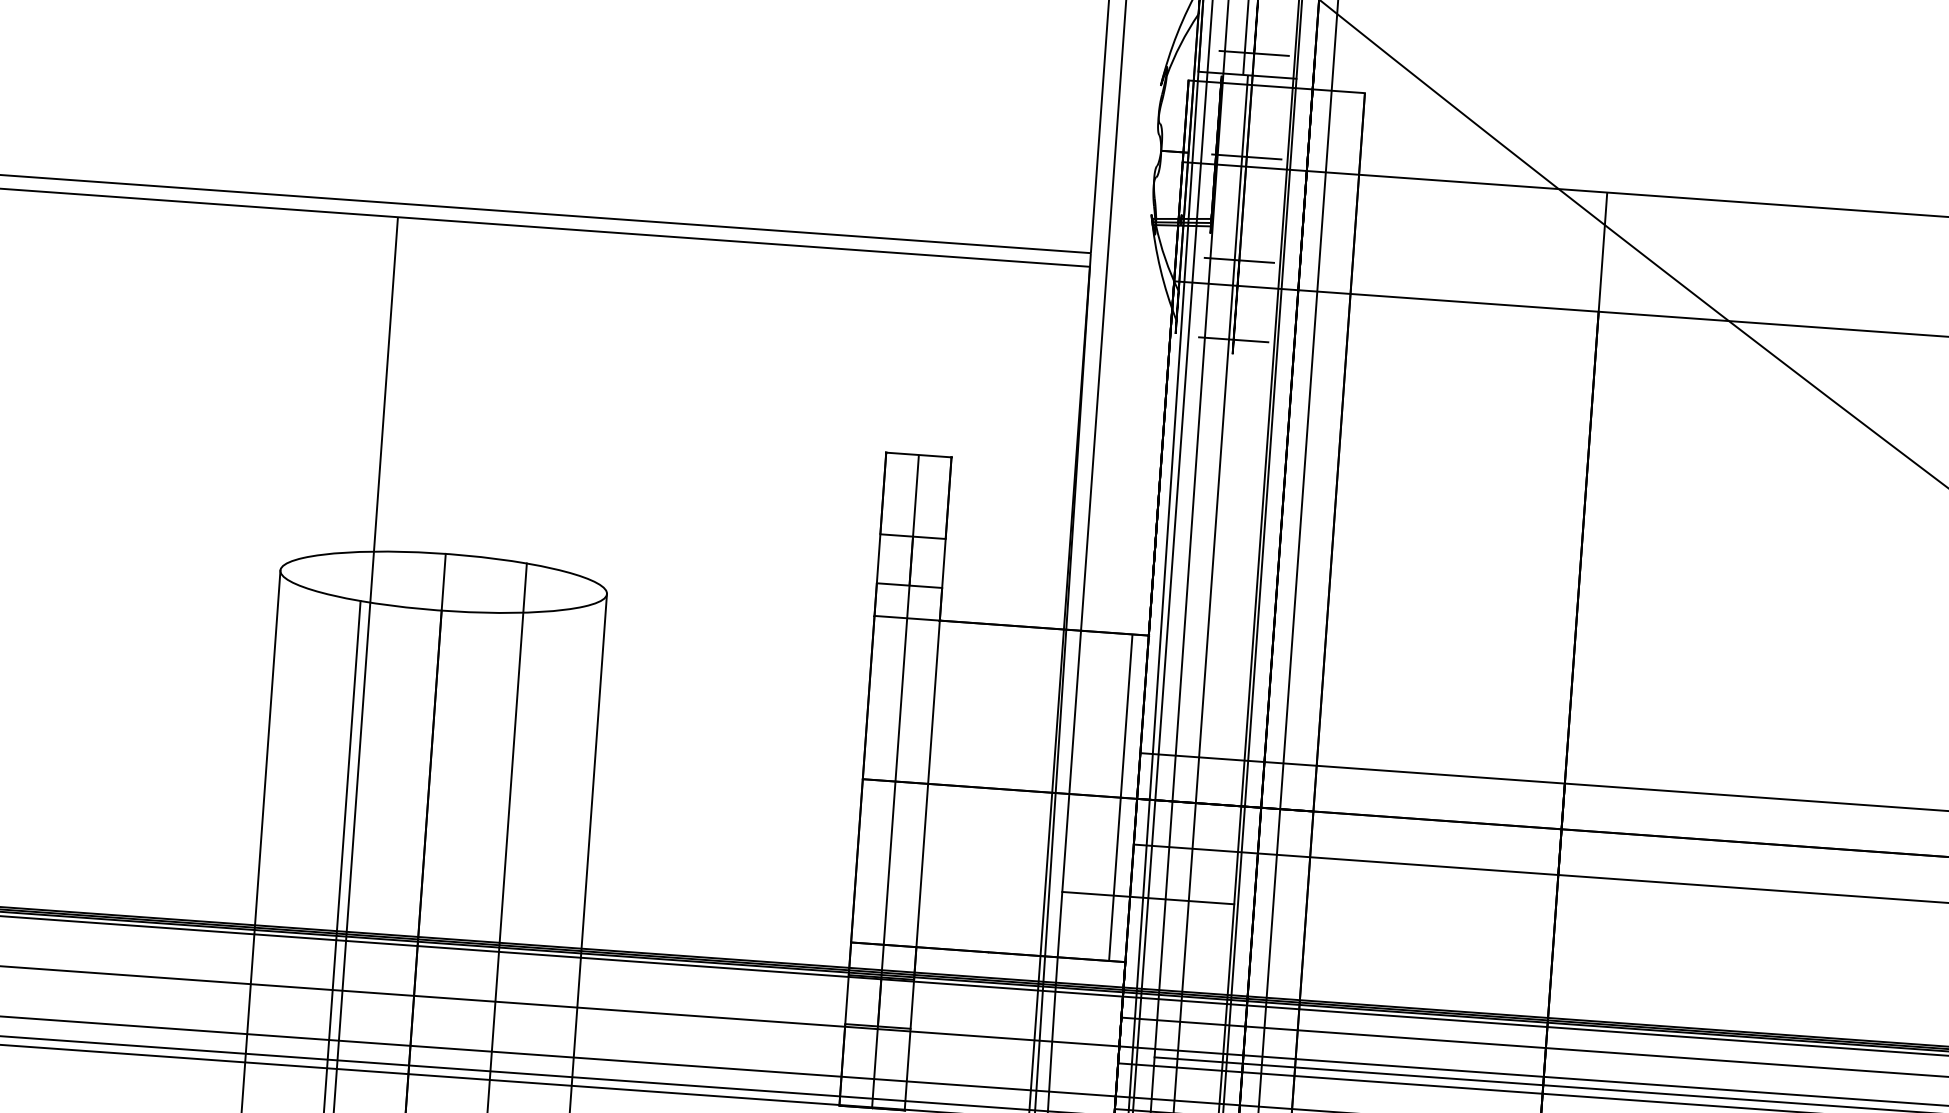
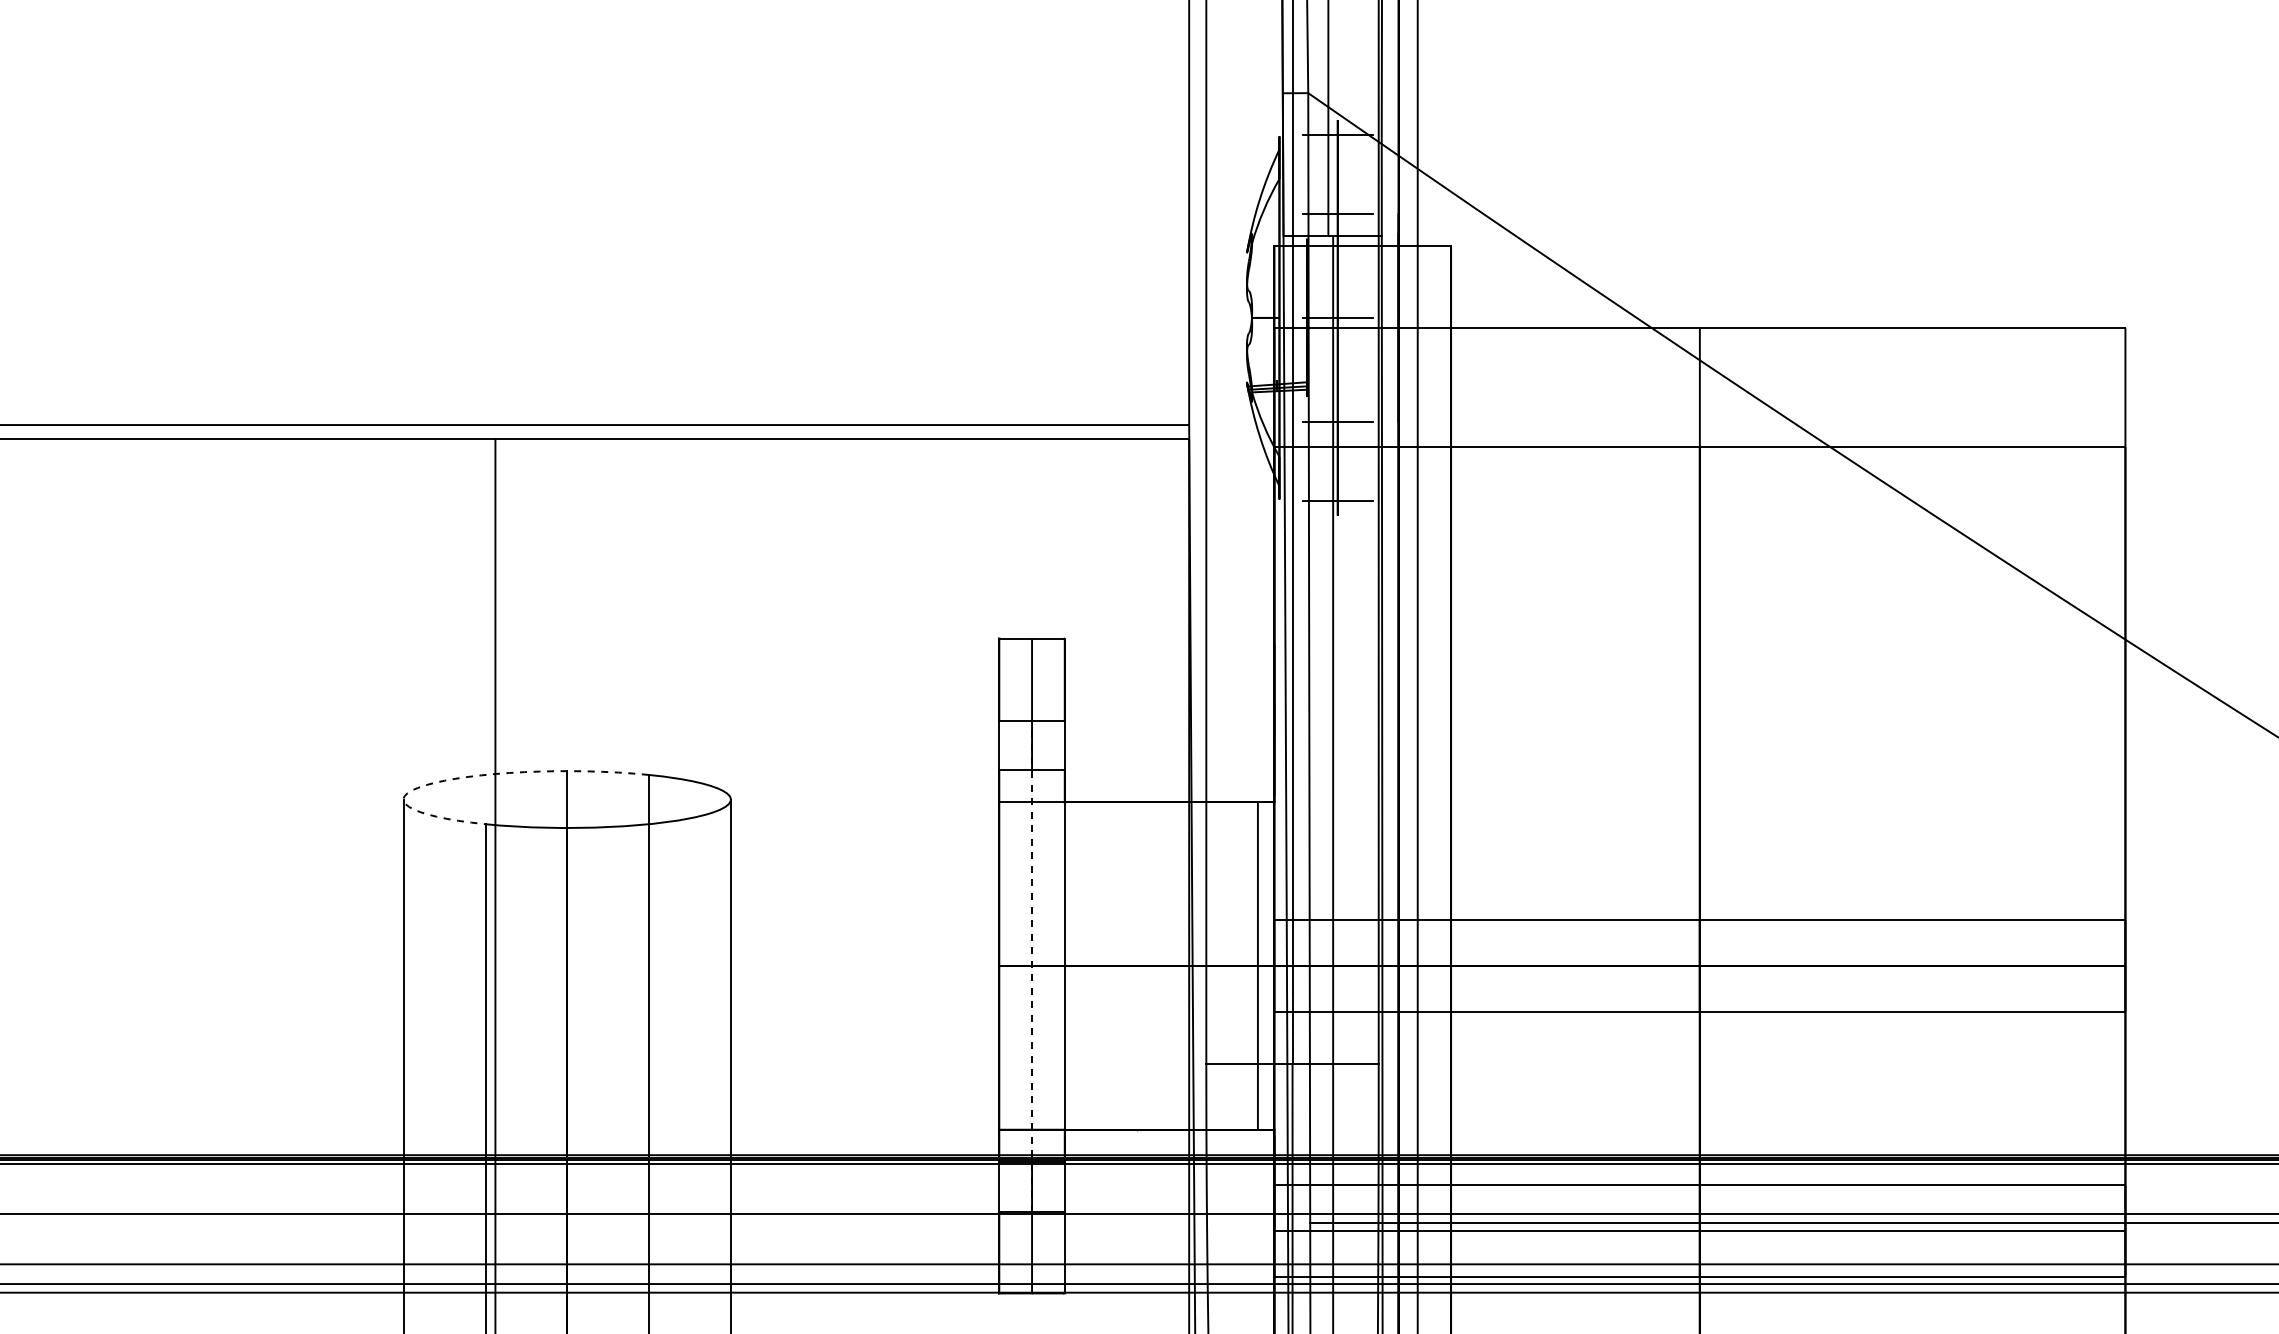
arc: (336, 553) -> (458, 778), solid -> dashed
arc: (895, 782) -> (1032, 966), solid -> dashed

